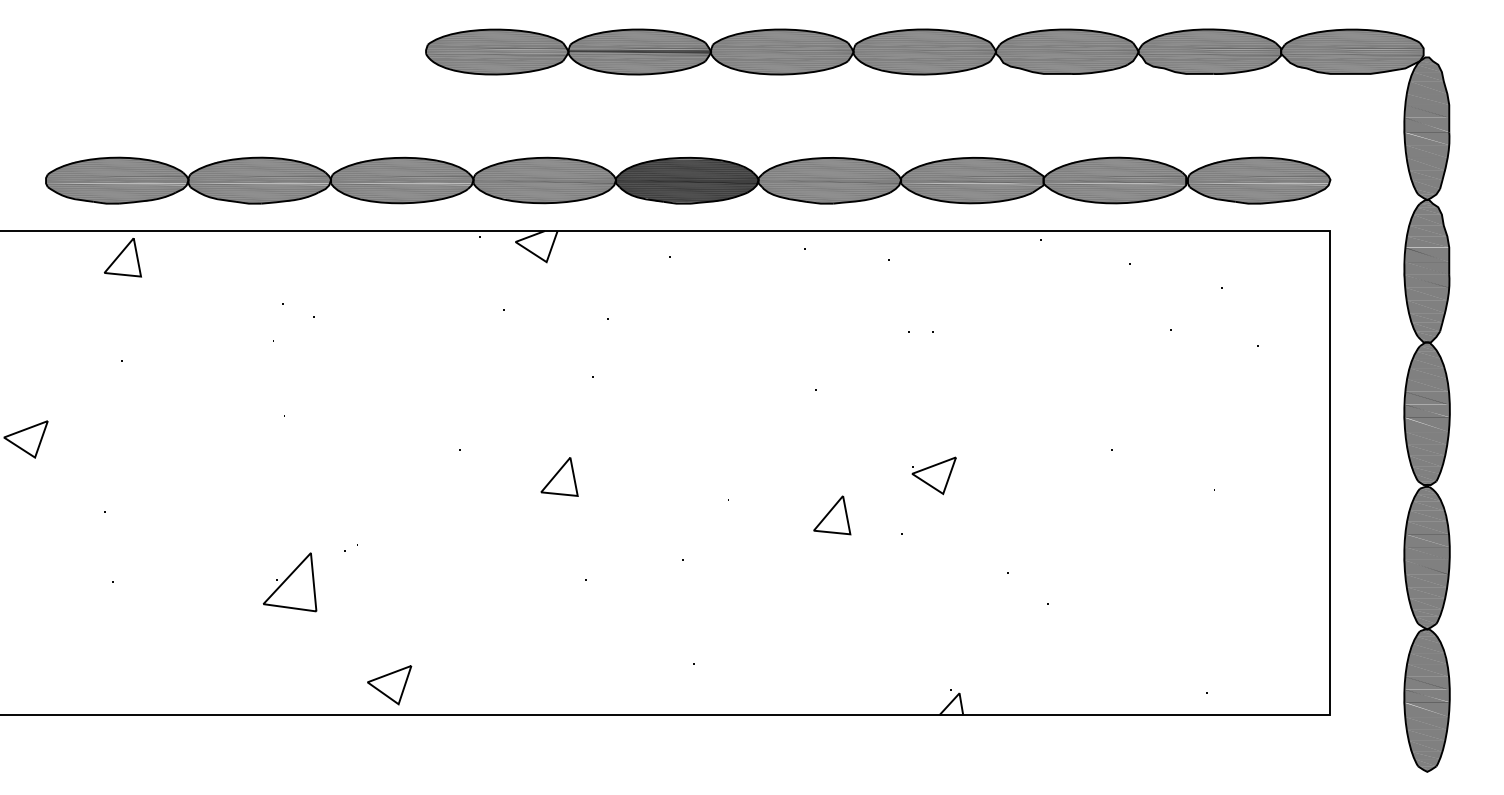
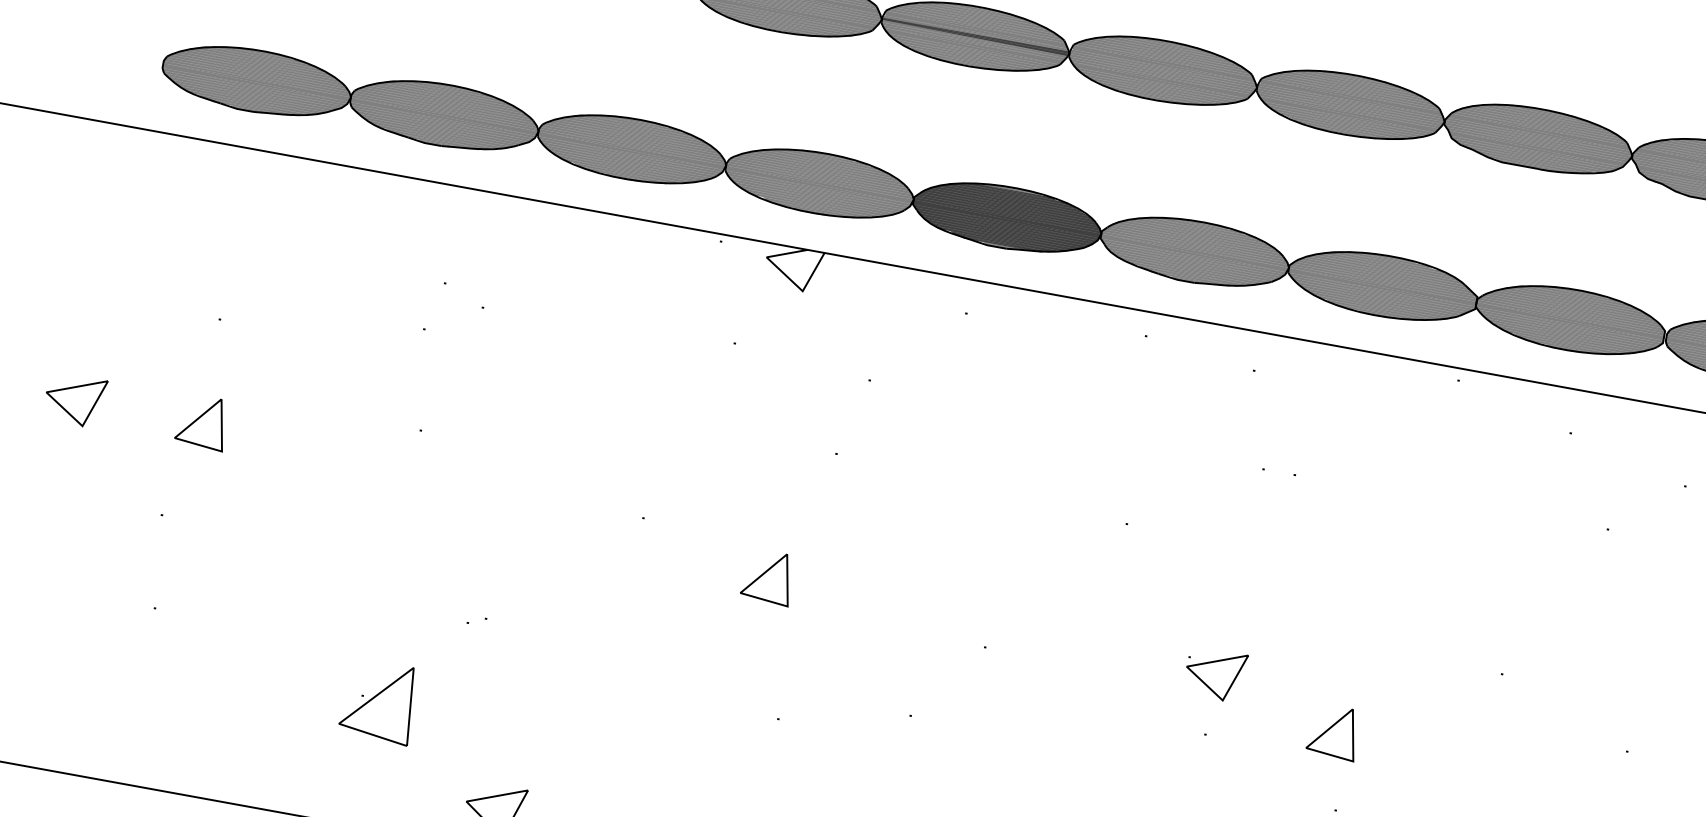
part: (122, 257) -> (202, 421), moved
part: (933, 475) -> (1214, 673), moved
part: (832, 515) -> (1334, 732), moved
part: (289, 582) -> (378, 701), moved

